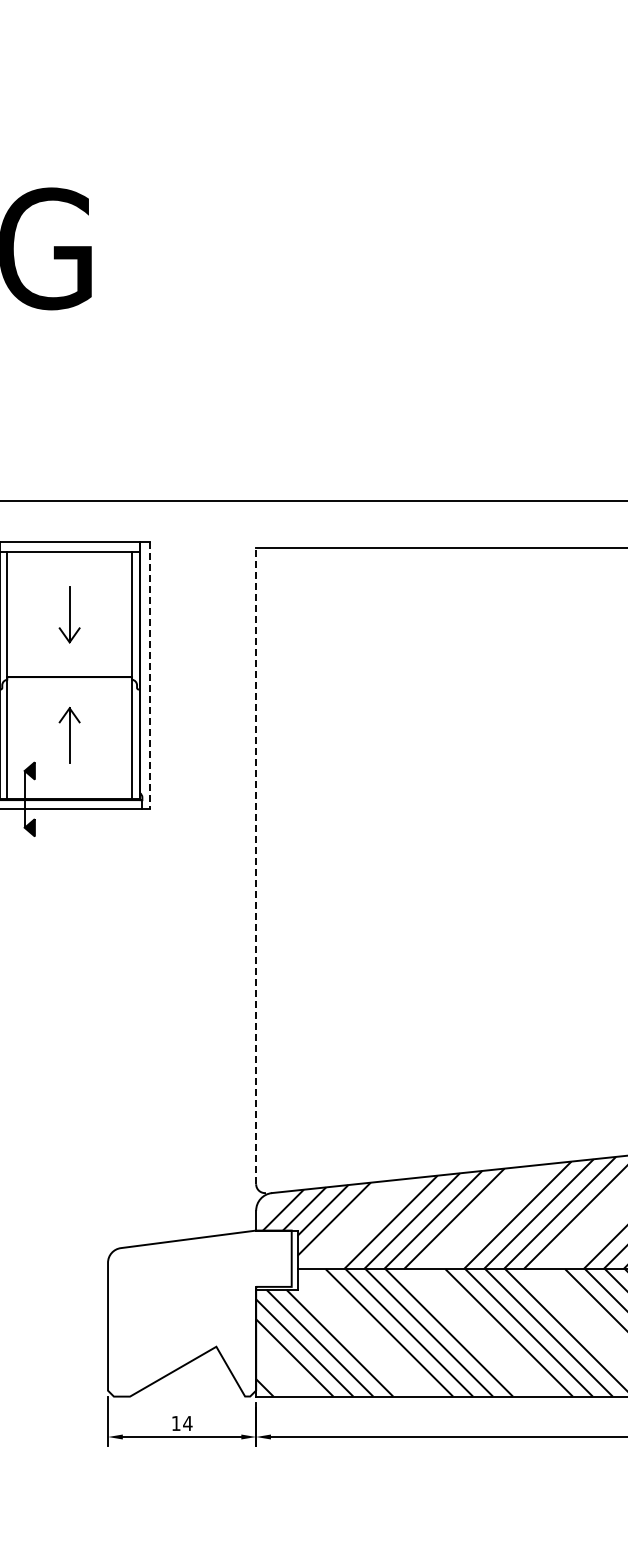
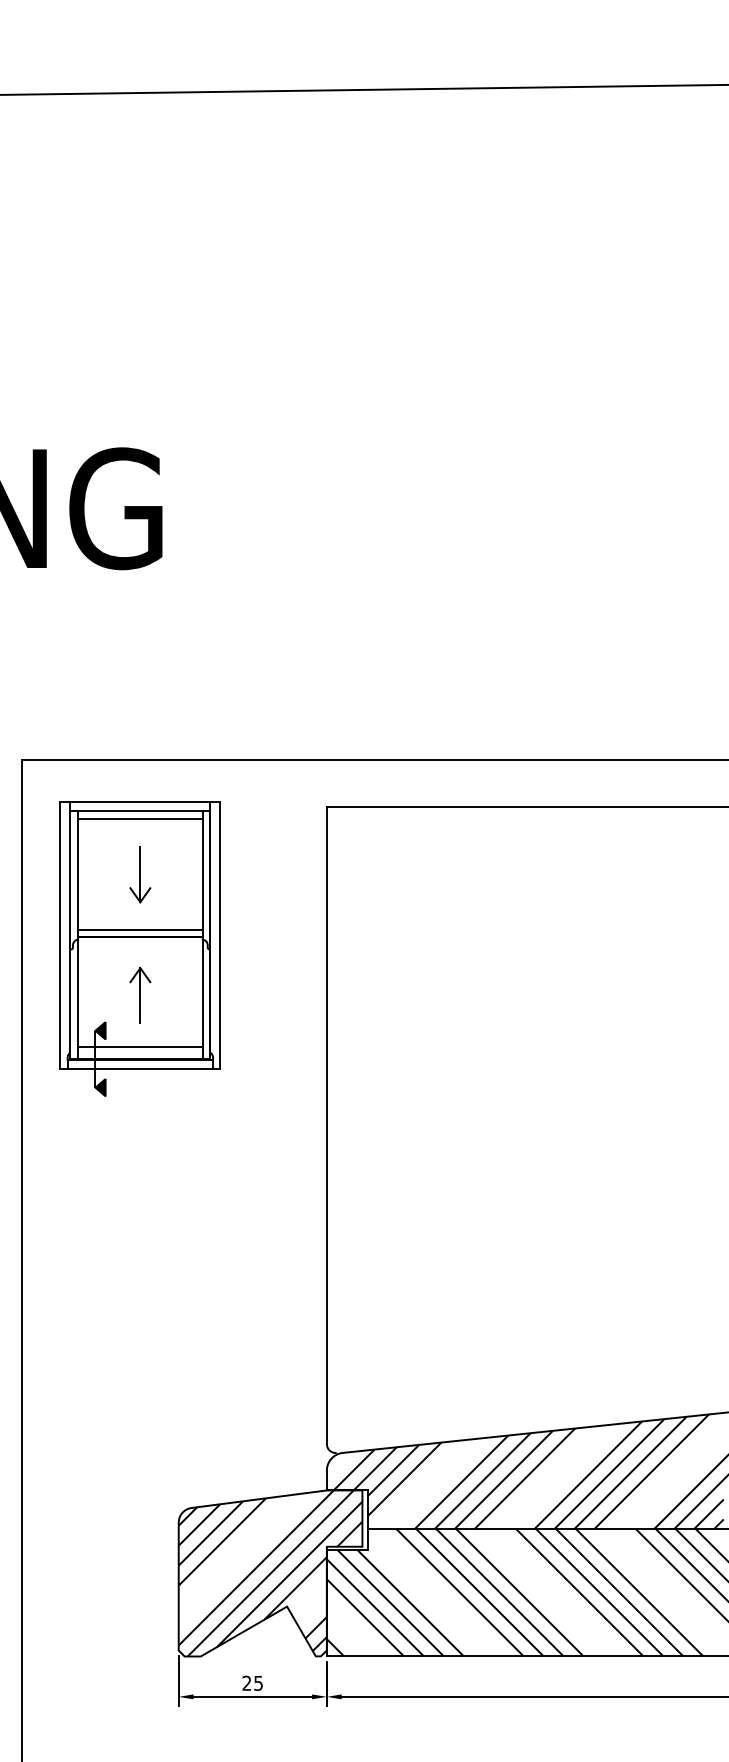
line: (68, 559) -> (139, 819), added
line: (68, 669) -> (139, 929), added
line: (149, 675) -> (220, 935), dashed -> solid
line: (68, 787) -> (139, 1047), added
line: (255, 865) -> (326, 1125), dashed -> solid
hatch: (199, 1313) -> (270, 1573), added
text: (181, 1422) -> (252, 1682), 14 -> 25

